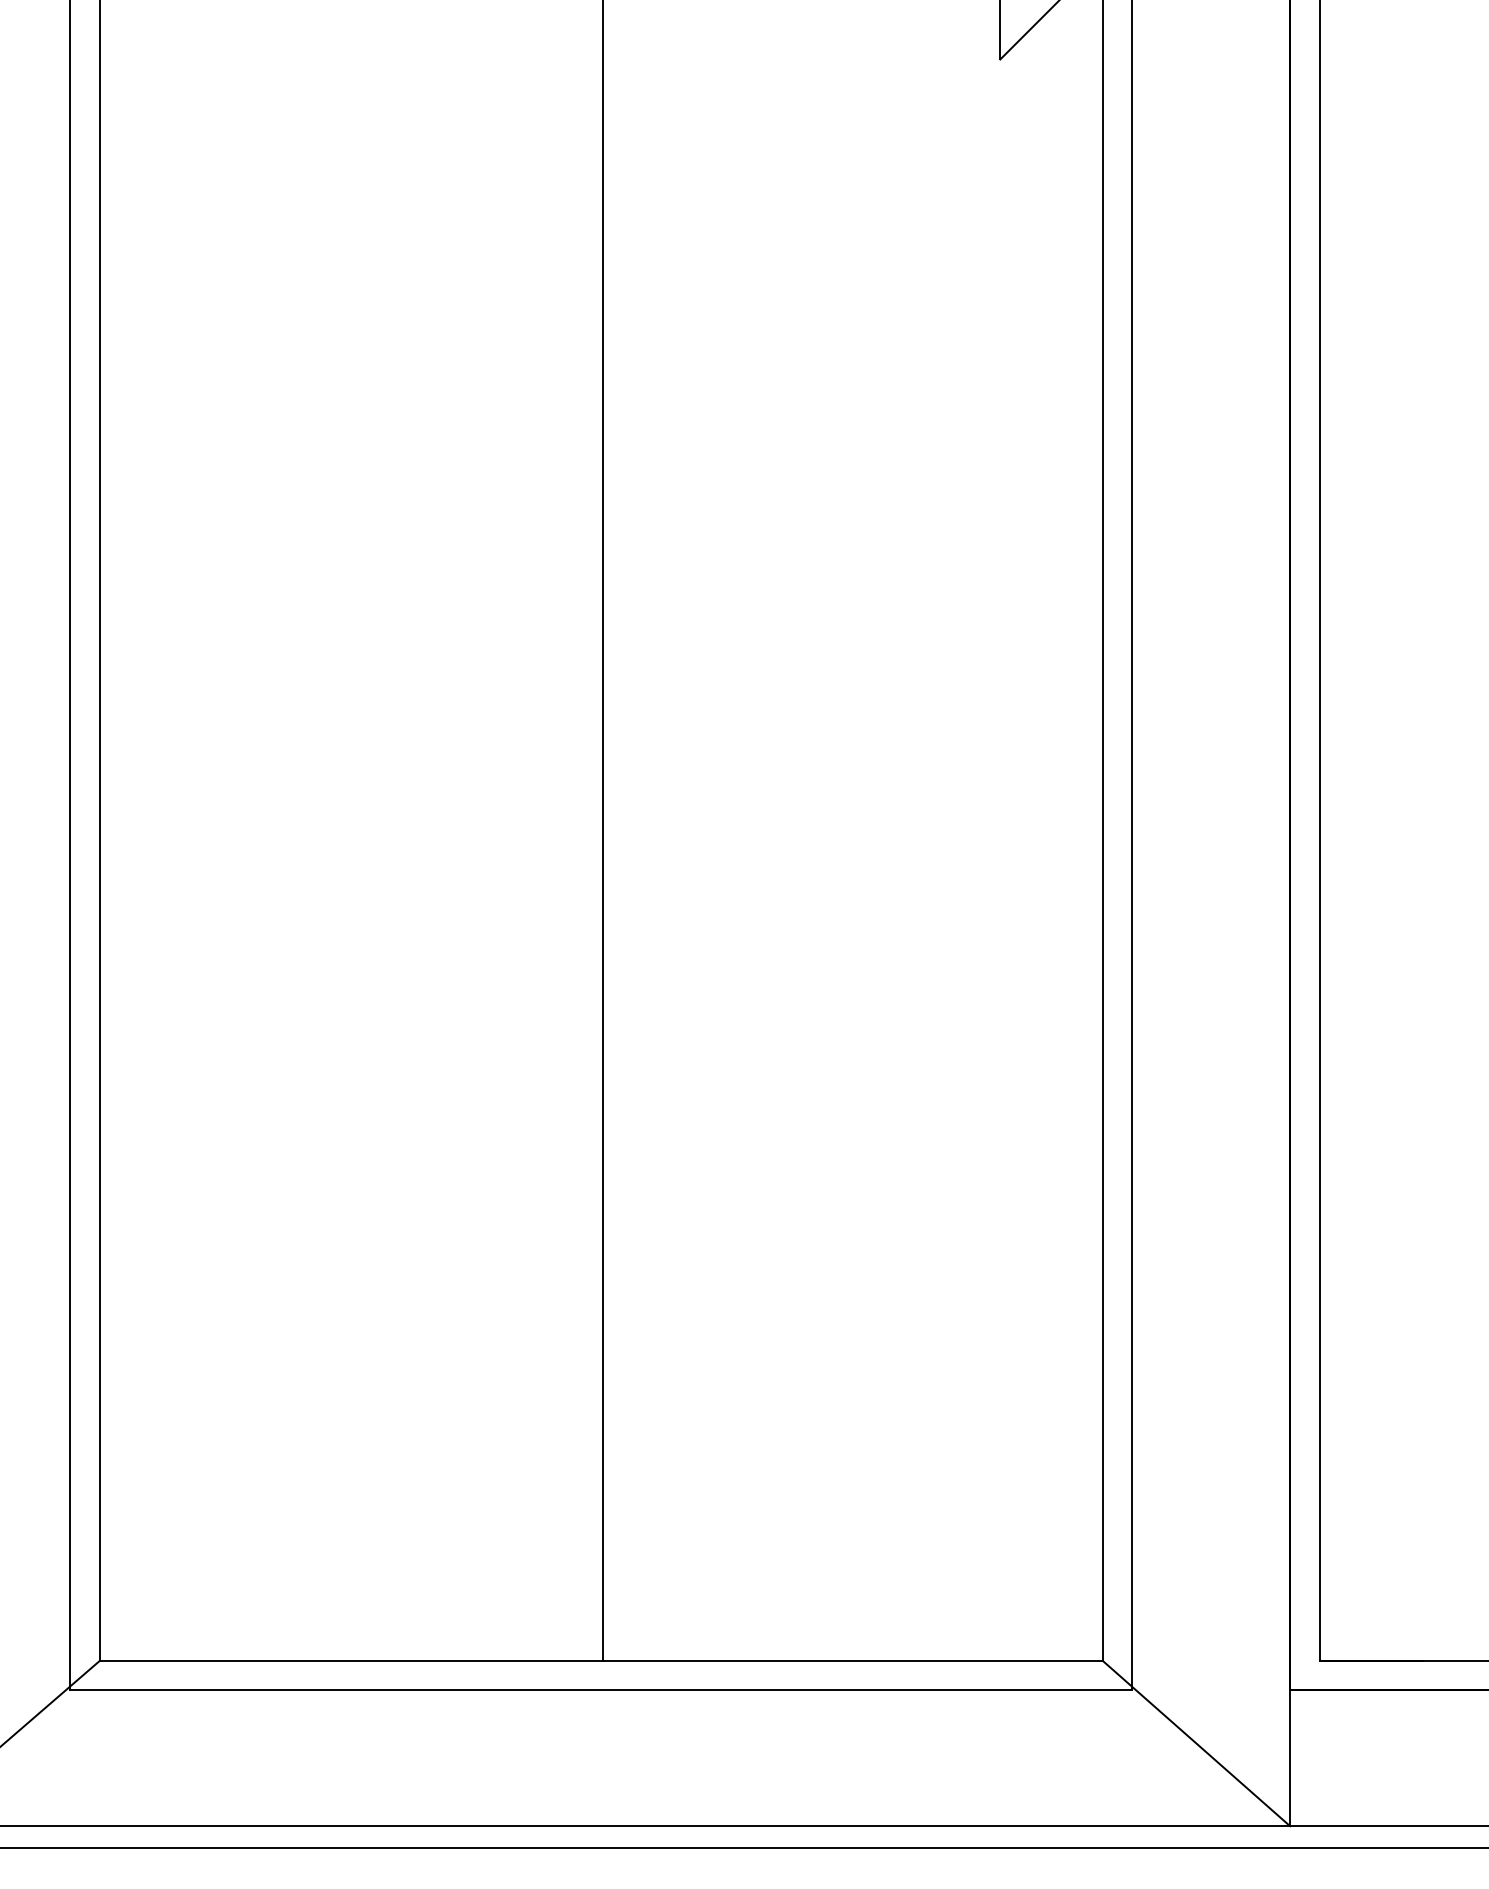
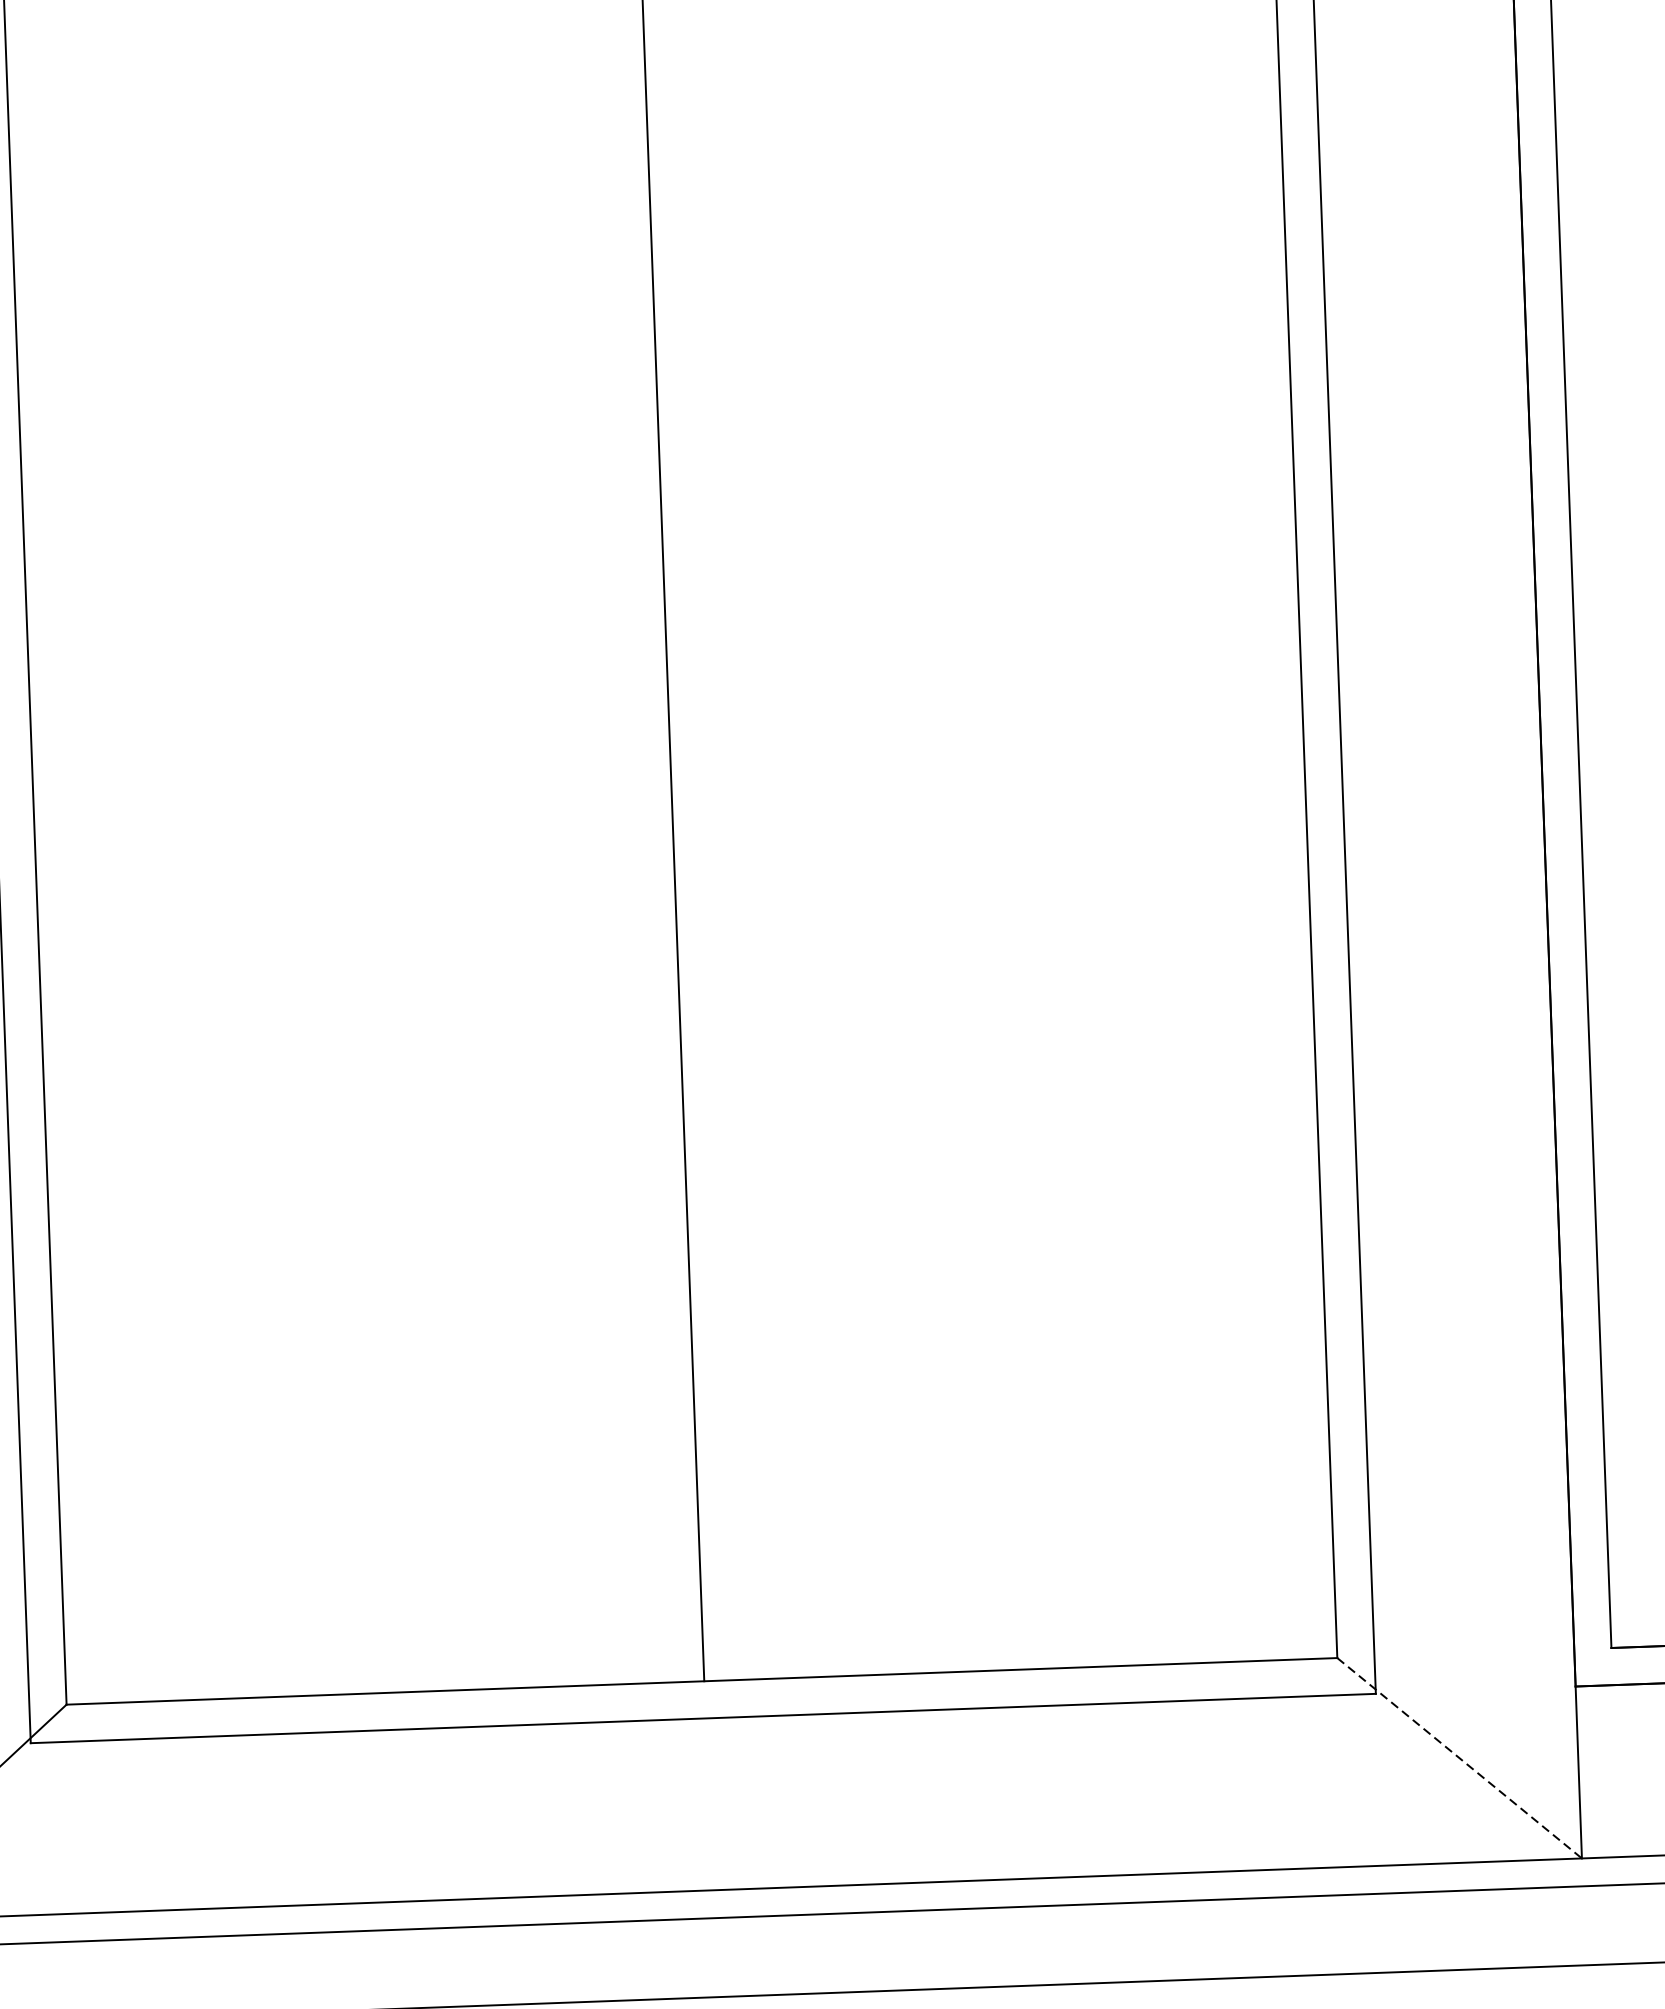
line: (1196, 1743) -> (1459, 1758), solid -> dashed

